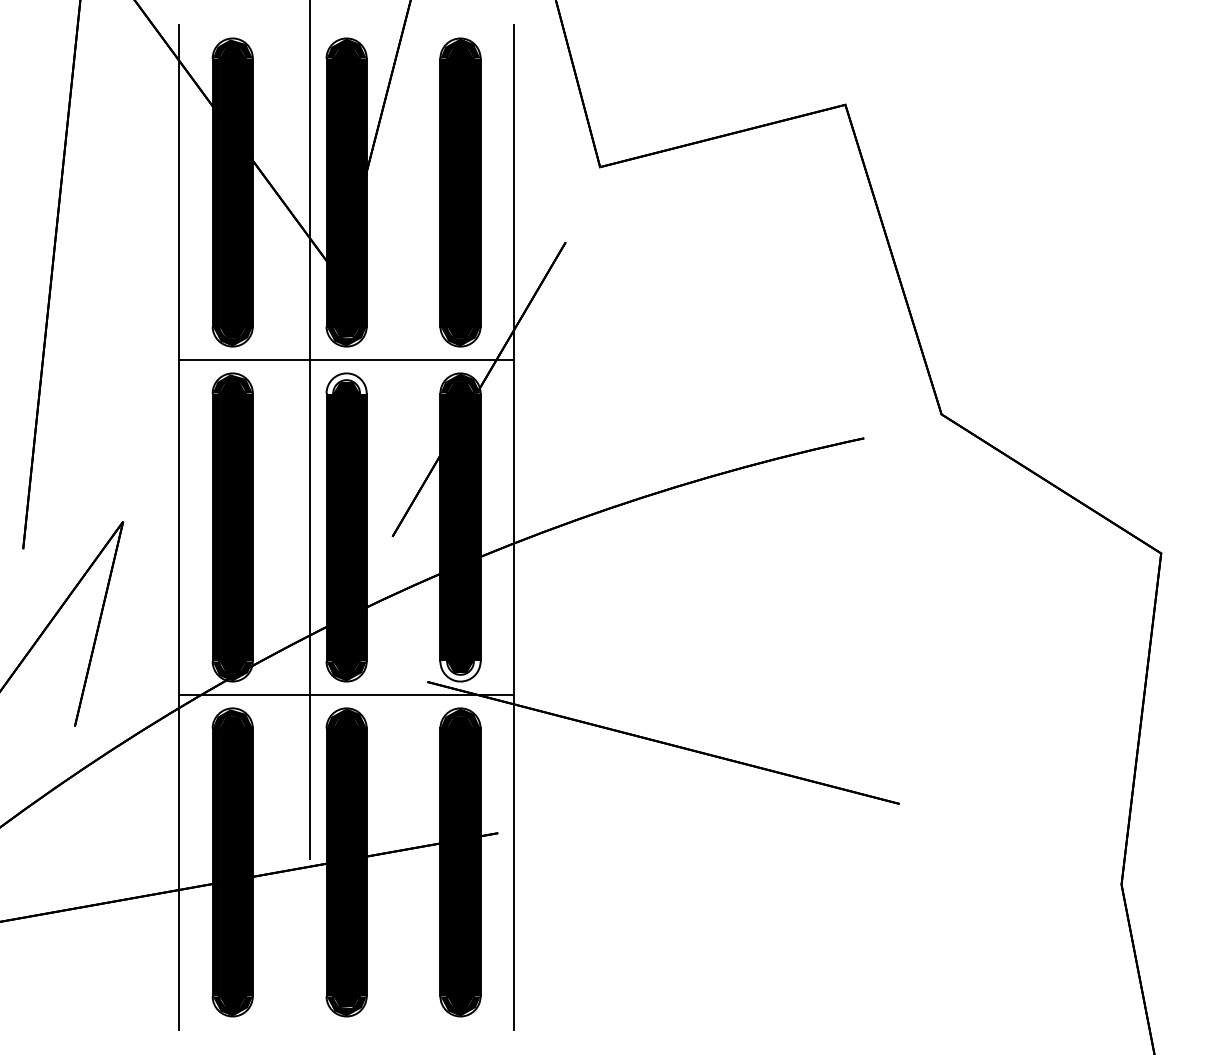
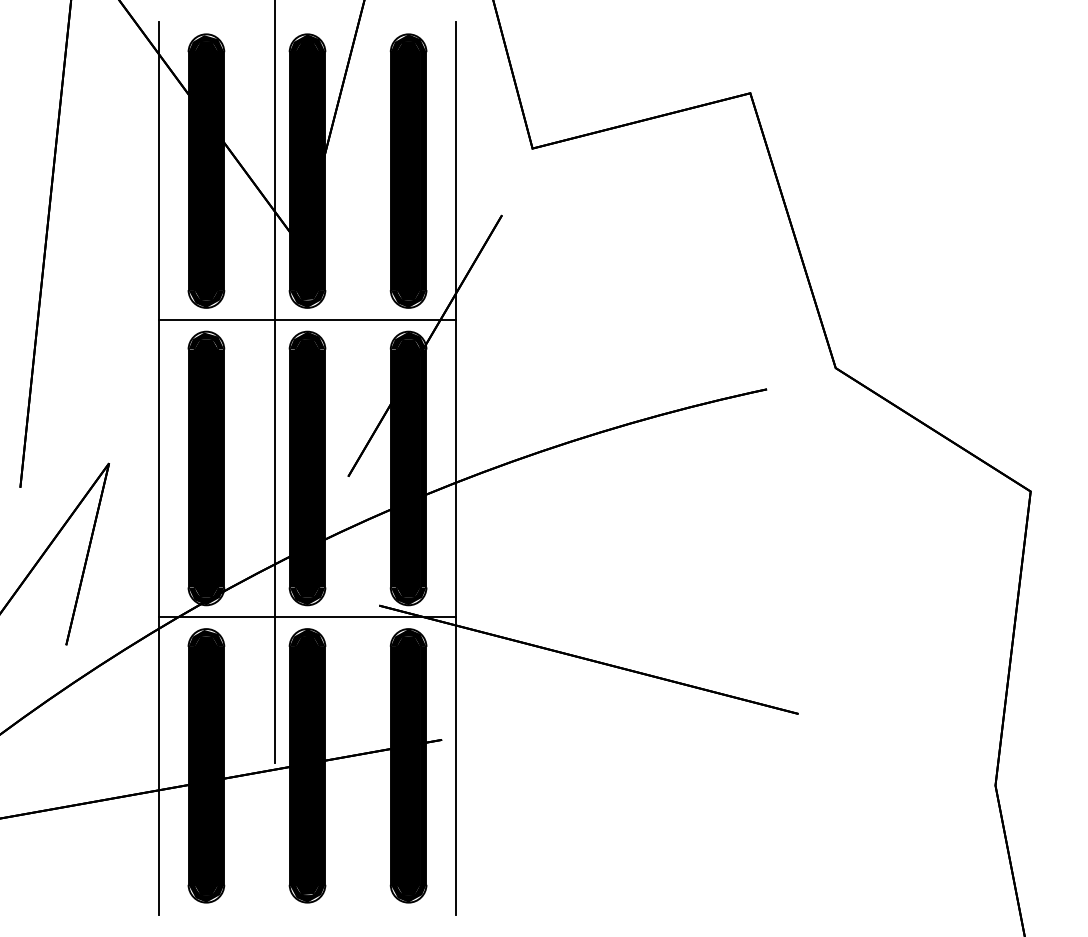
fill: (346, 383) -> (307, 340), added
fill: (460, 671) -> (408, 596), added

